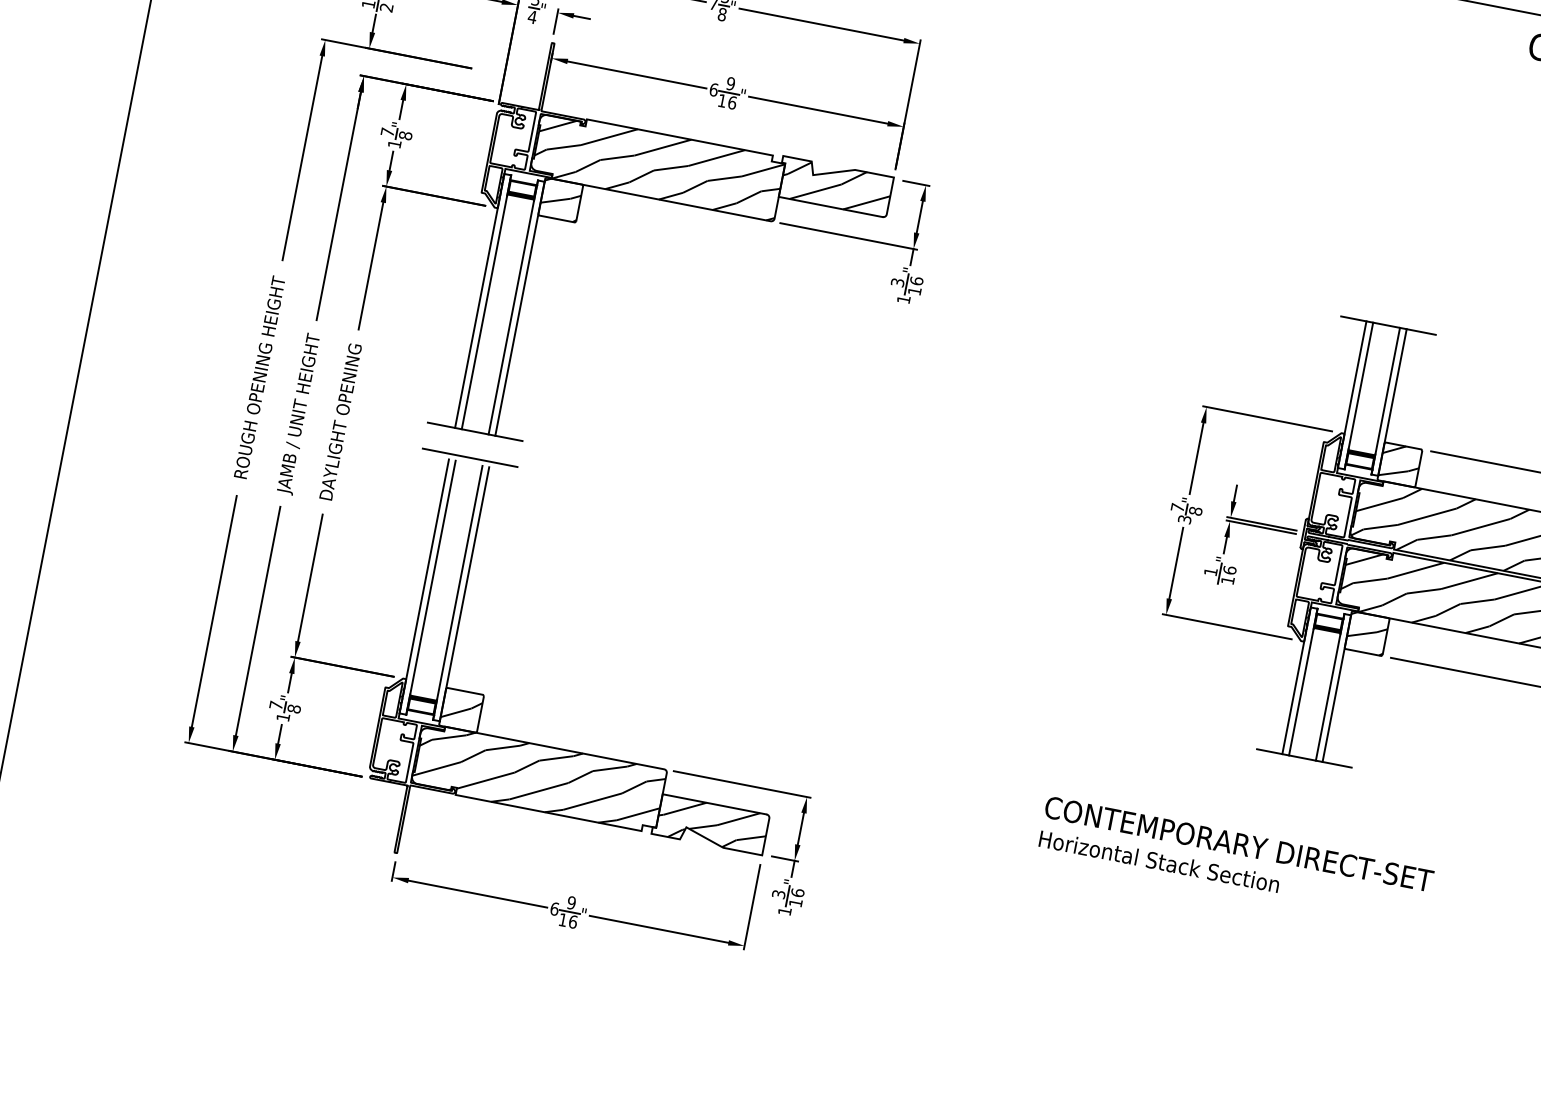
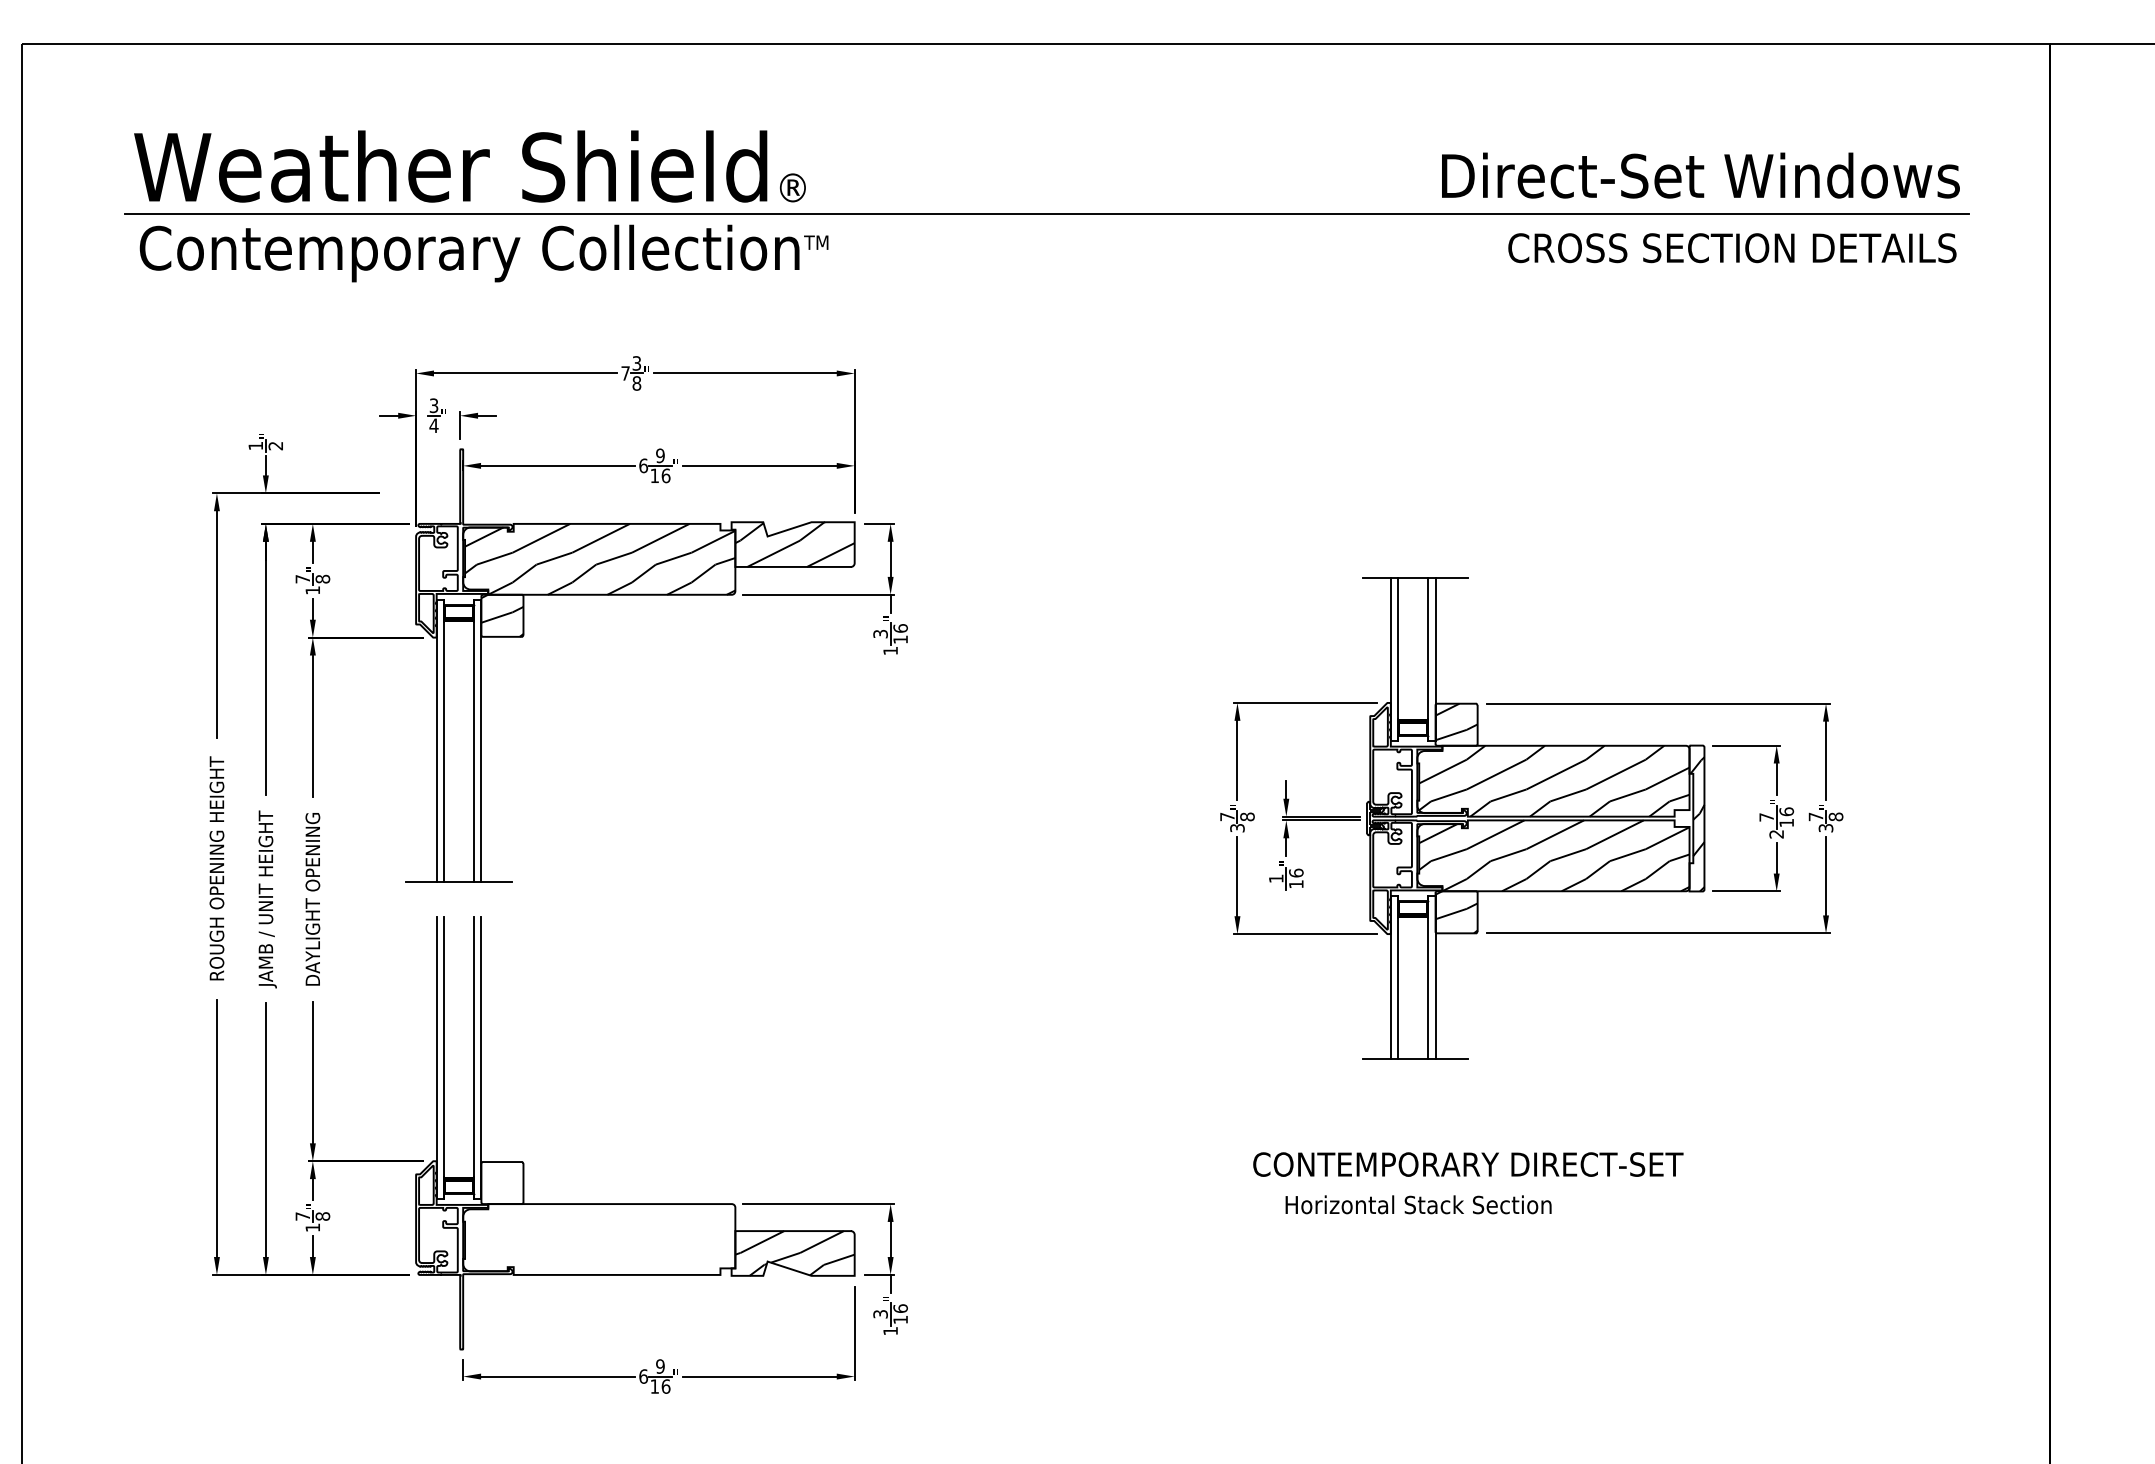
line: (469, 457) -> (458, 910), removed
hatch: (461, 709) -> (502, 1182), removed
hatch: (539, 778) -> (599, 1239), removed
text: (1239, 844) -> (1468, 1164), moved
text: (1159, 861) -> (1418, 1204), moved

